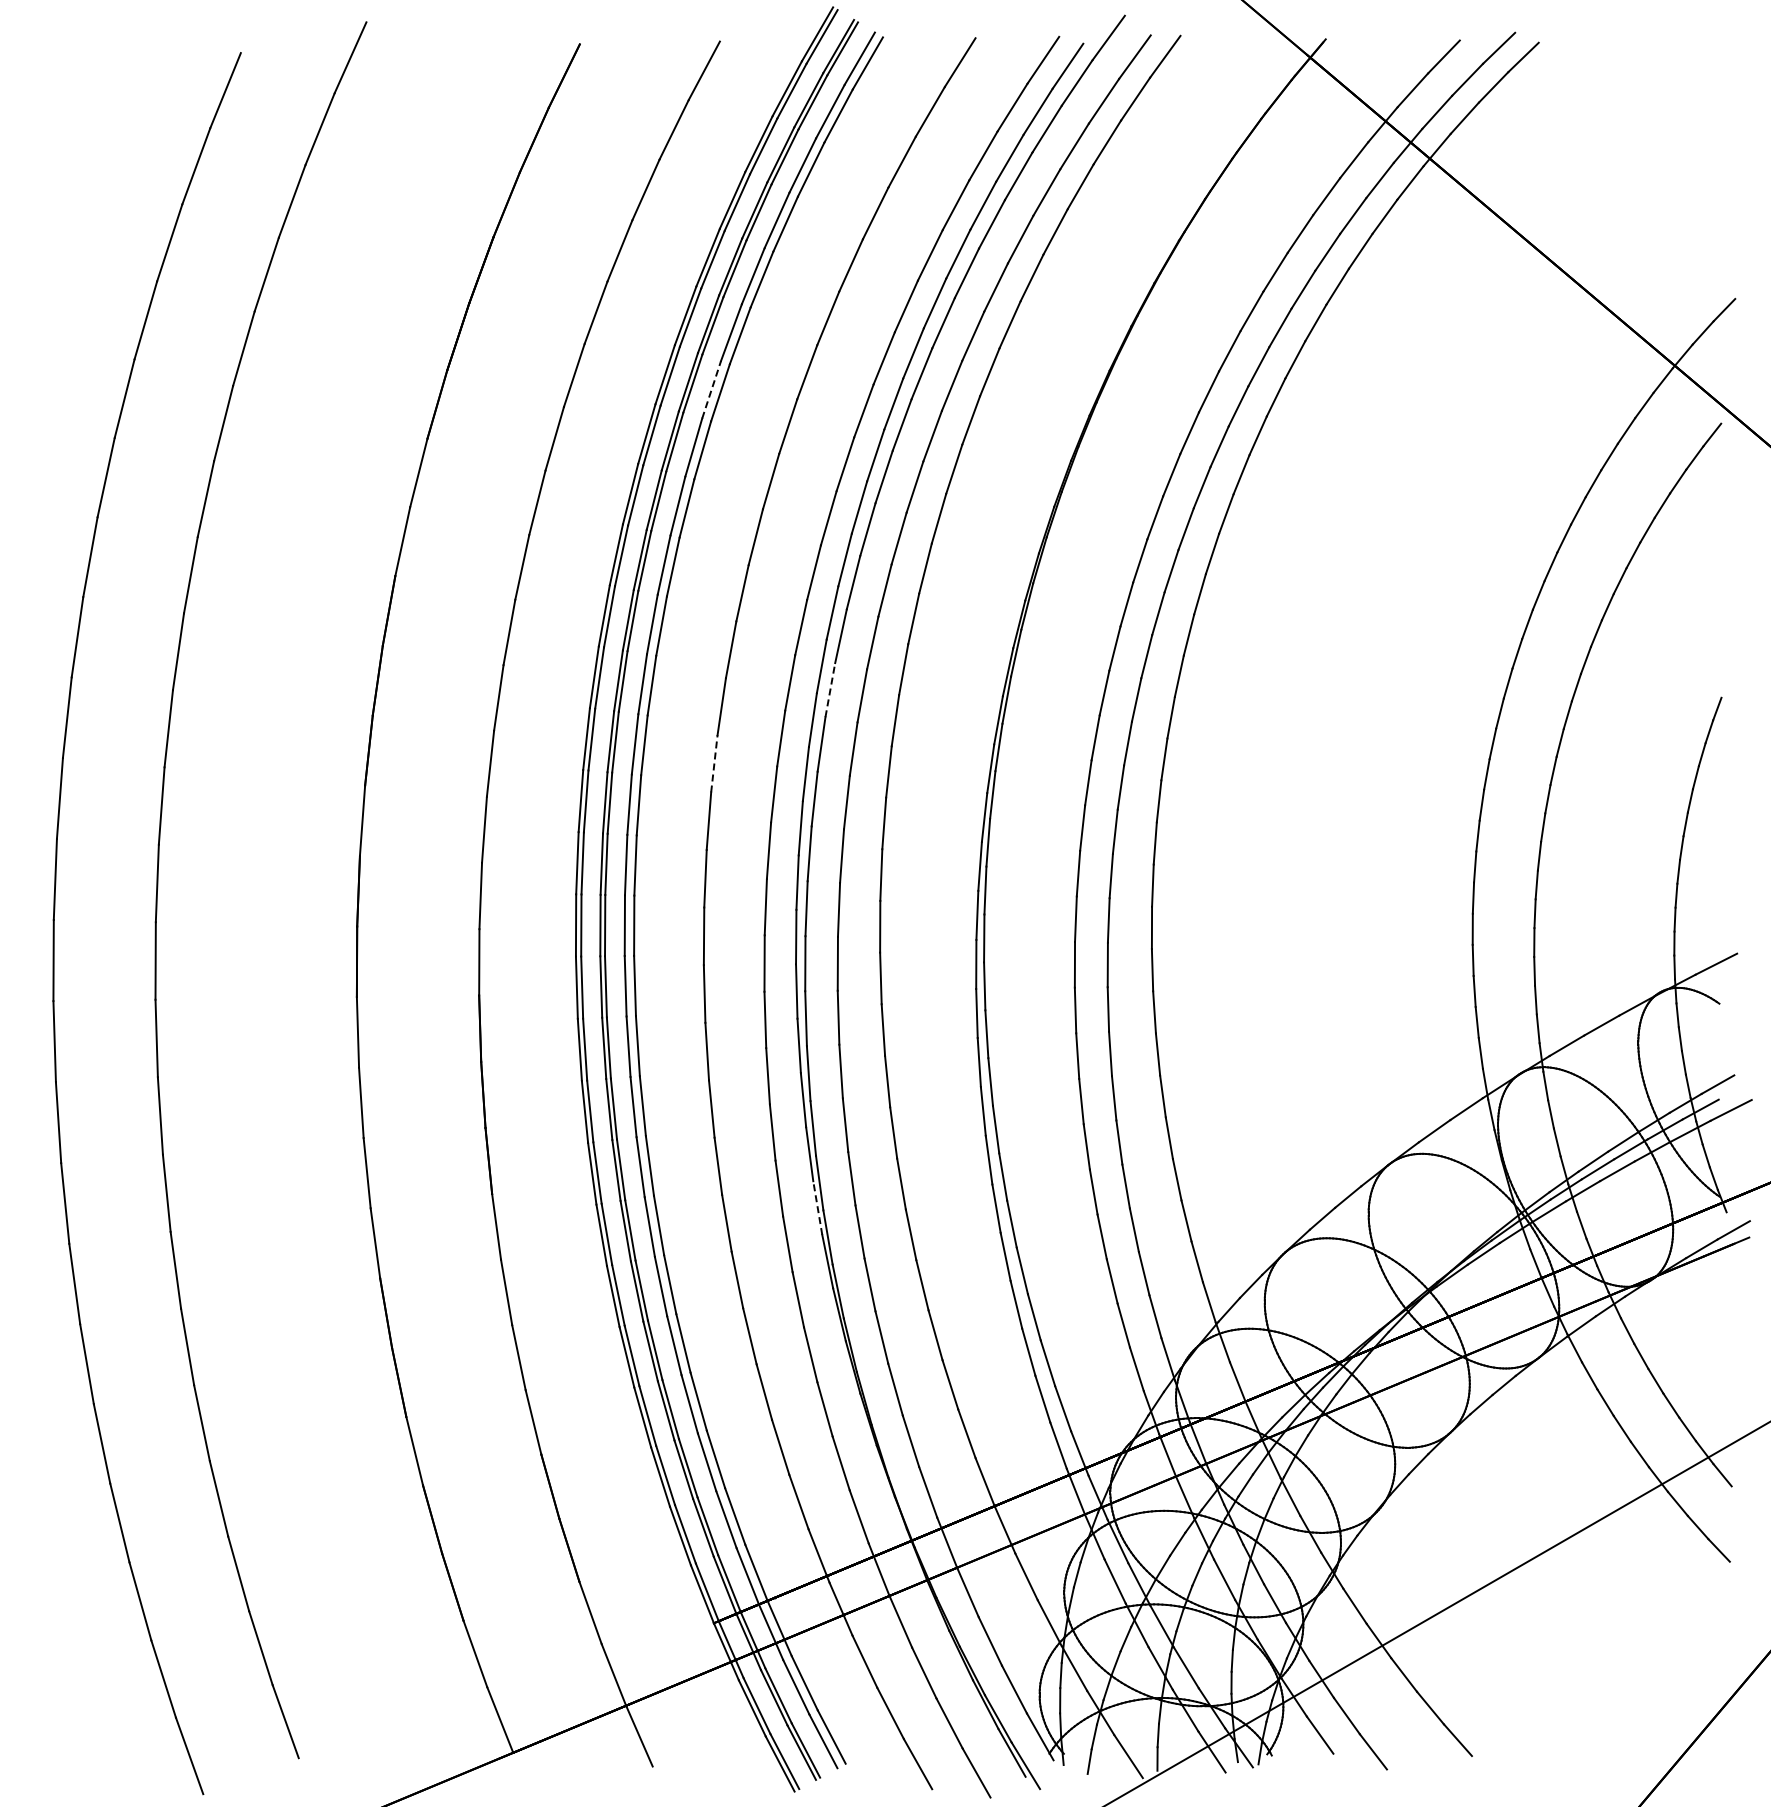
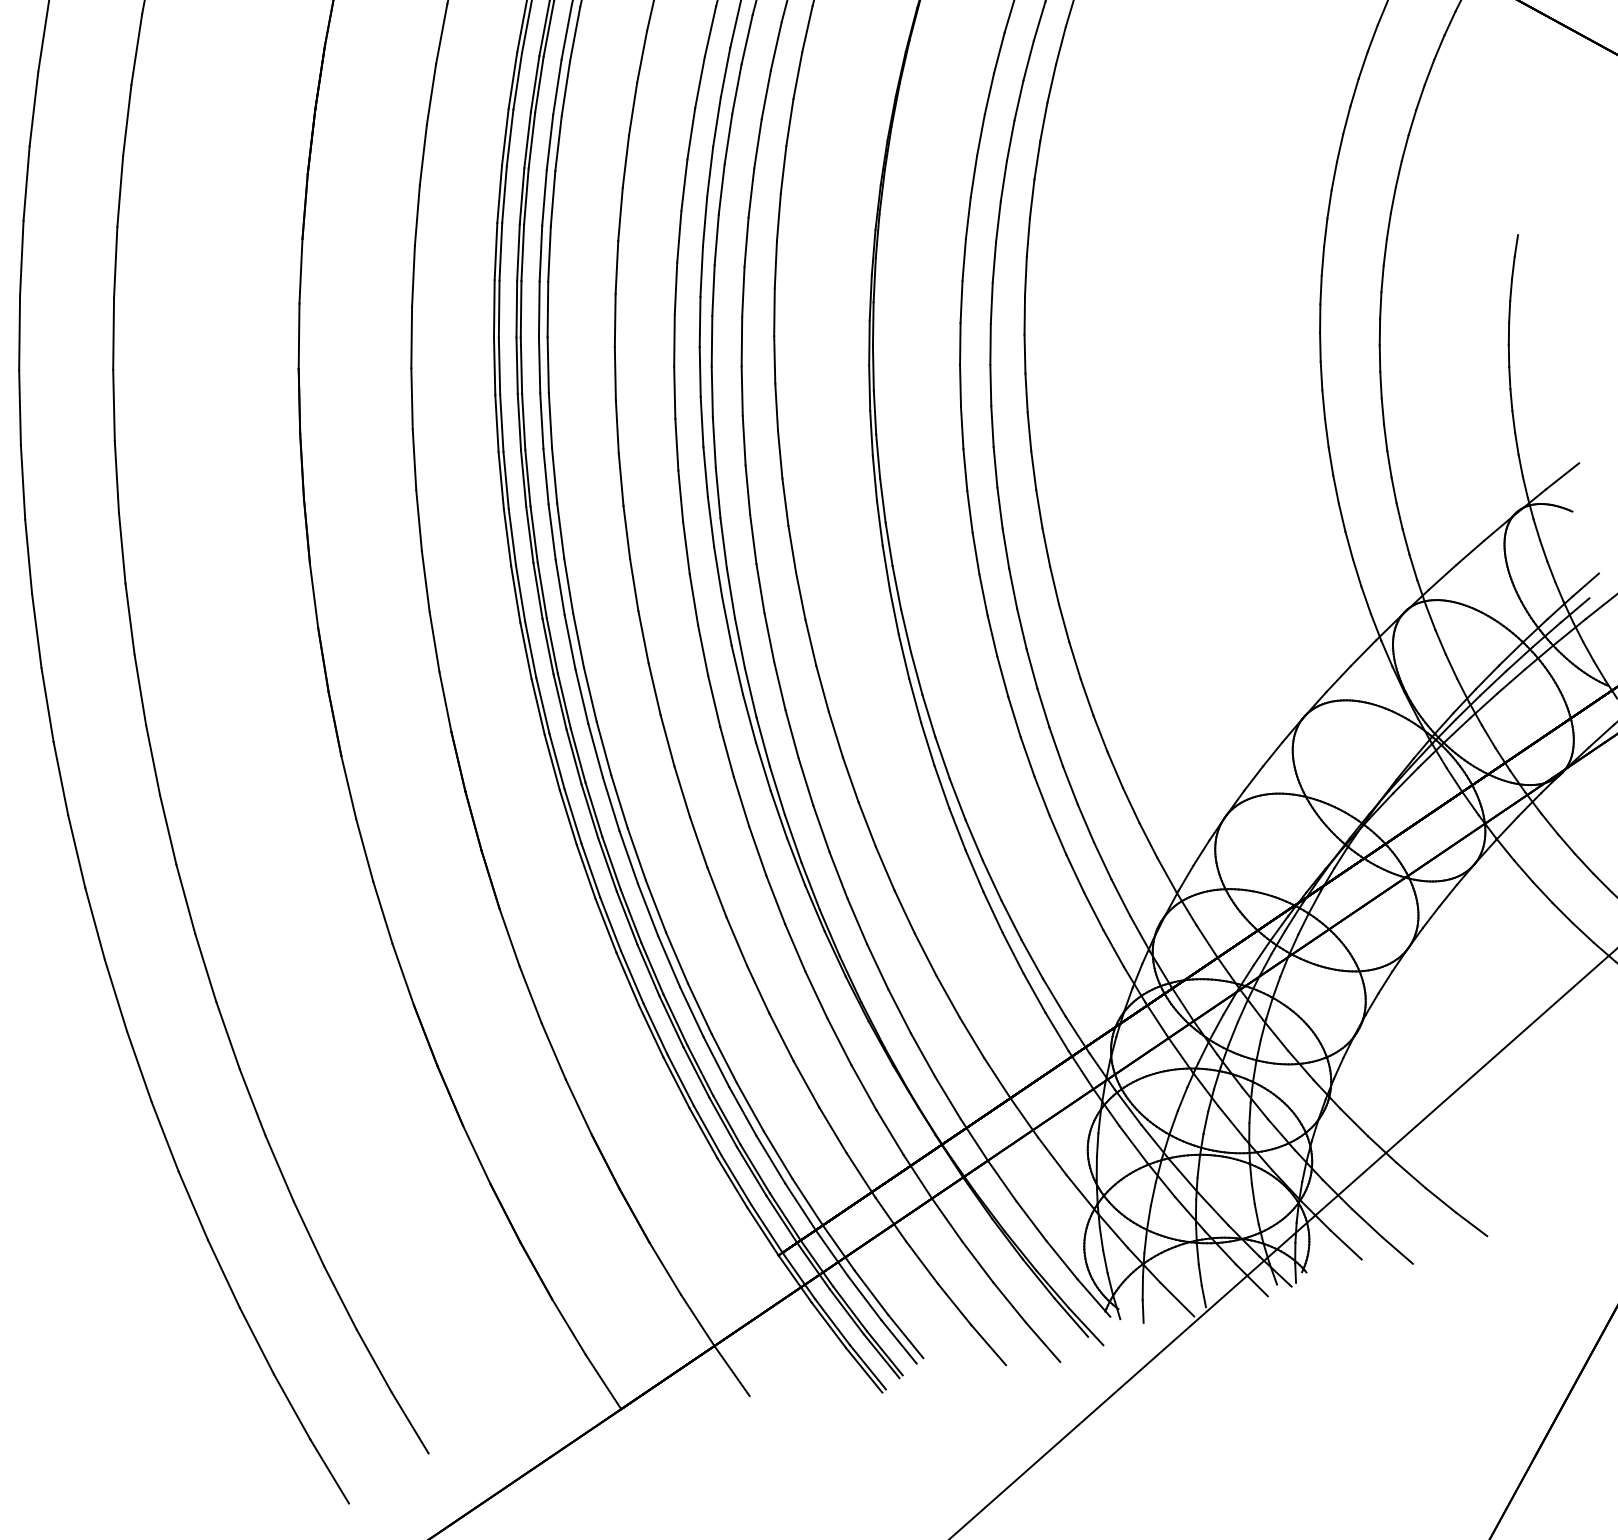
line: (711, 389) -> (549, 142), dashed -> solid
line: (830, 690) -> (712, 392), dashed -> solid
line: (714, 763) -> (621, 479), dashed -> solid
line: (817, 1207) -> (795, 861), dashed -> solid

